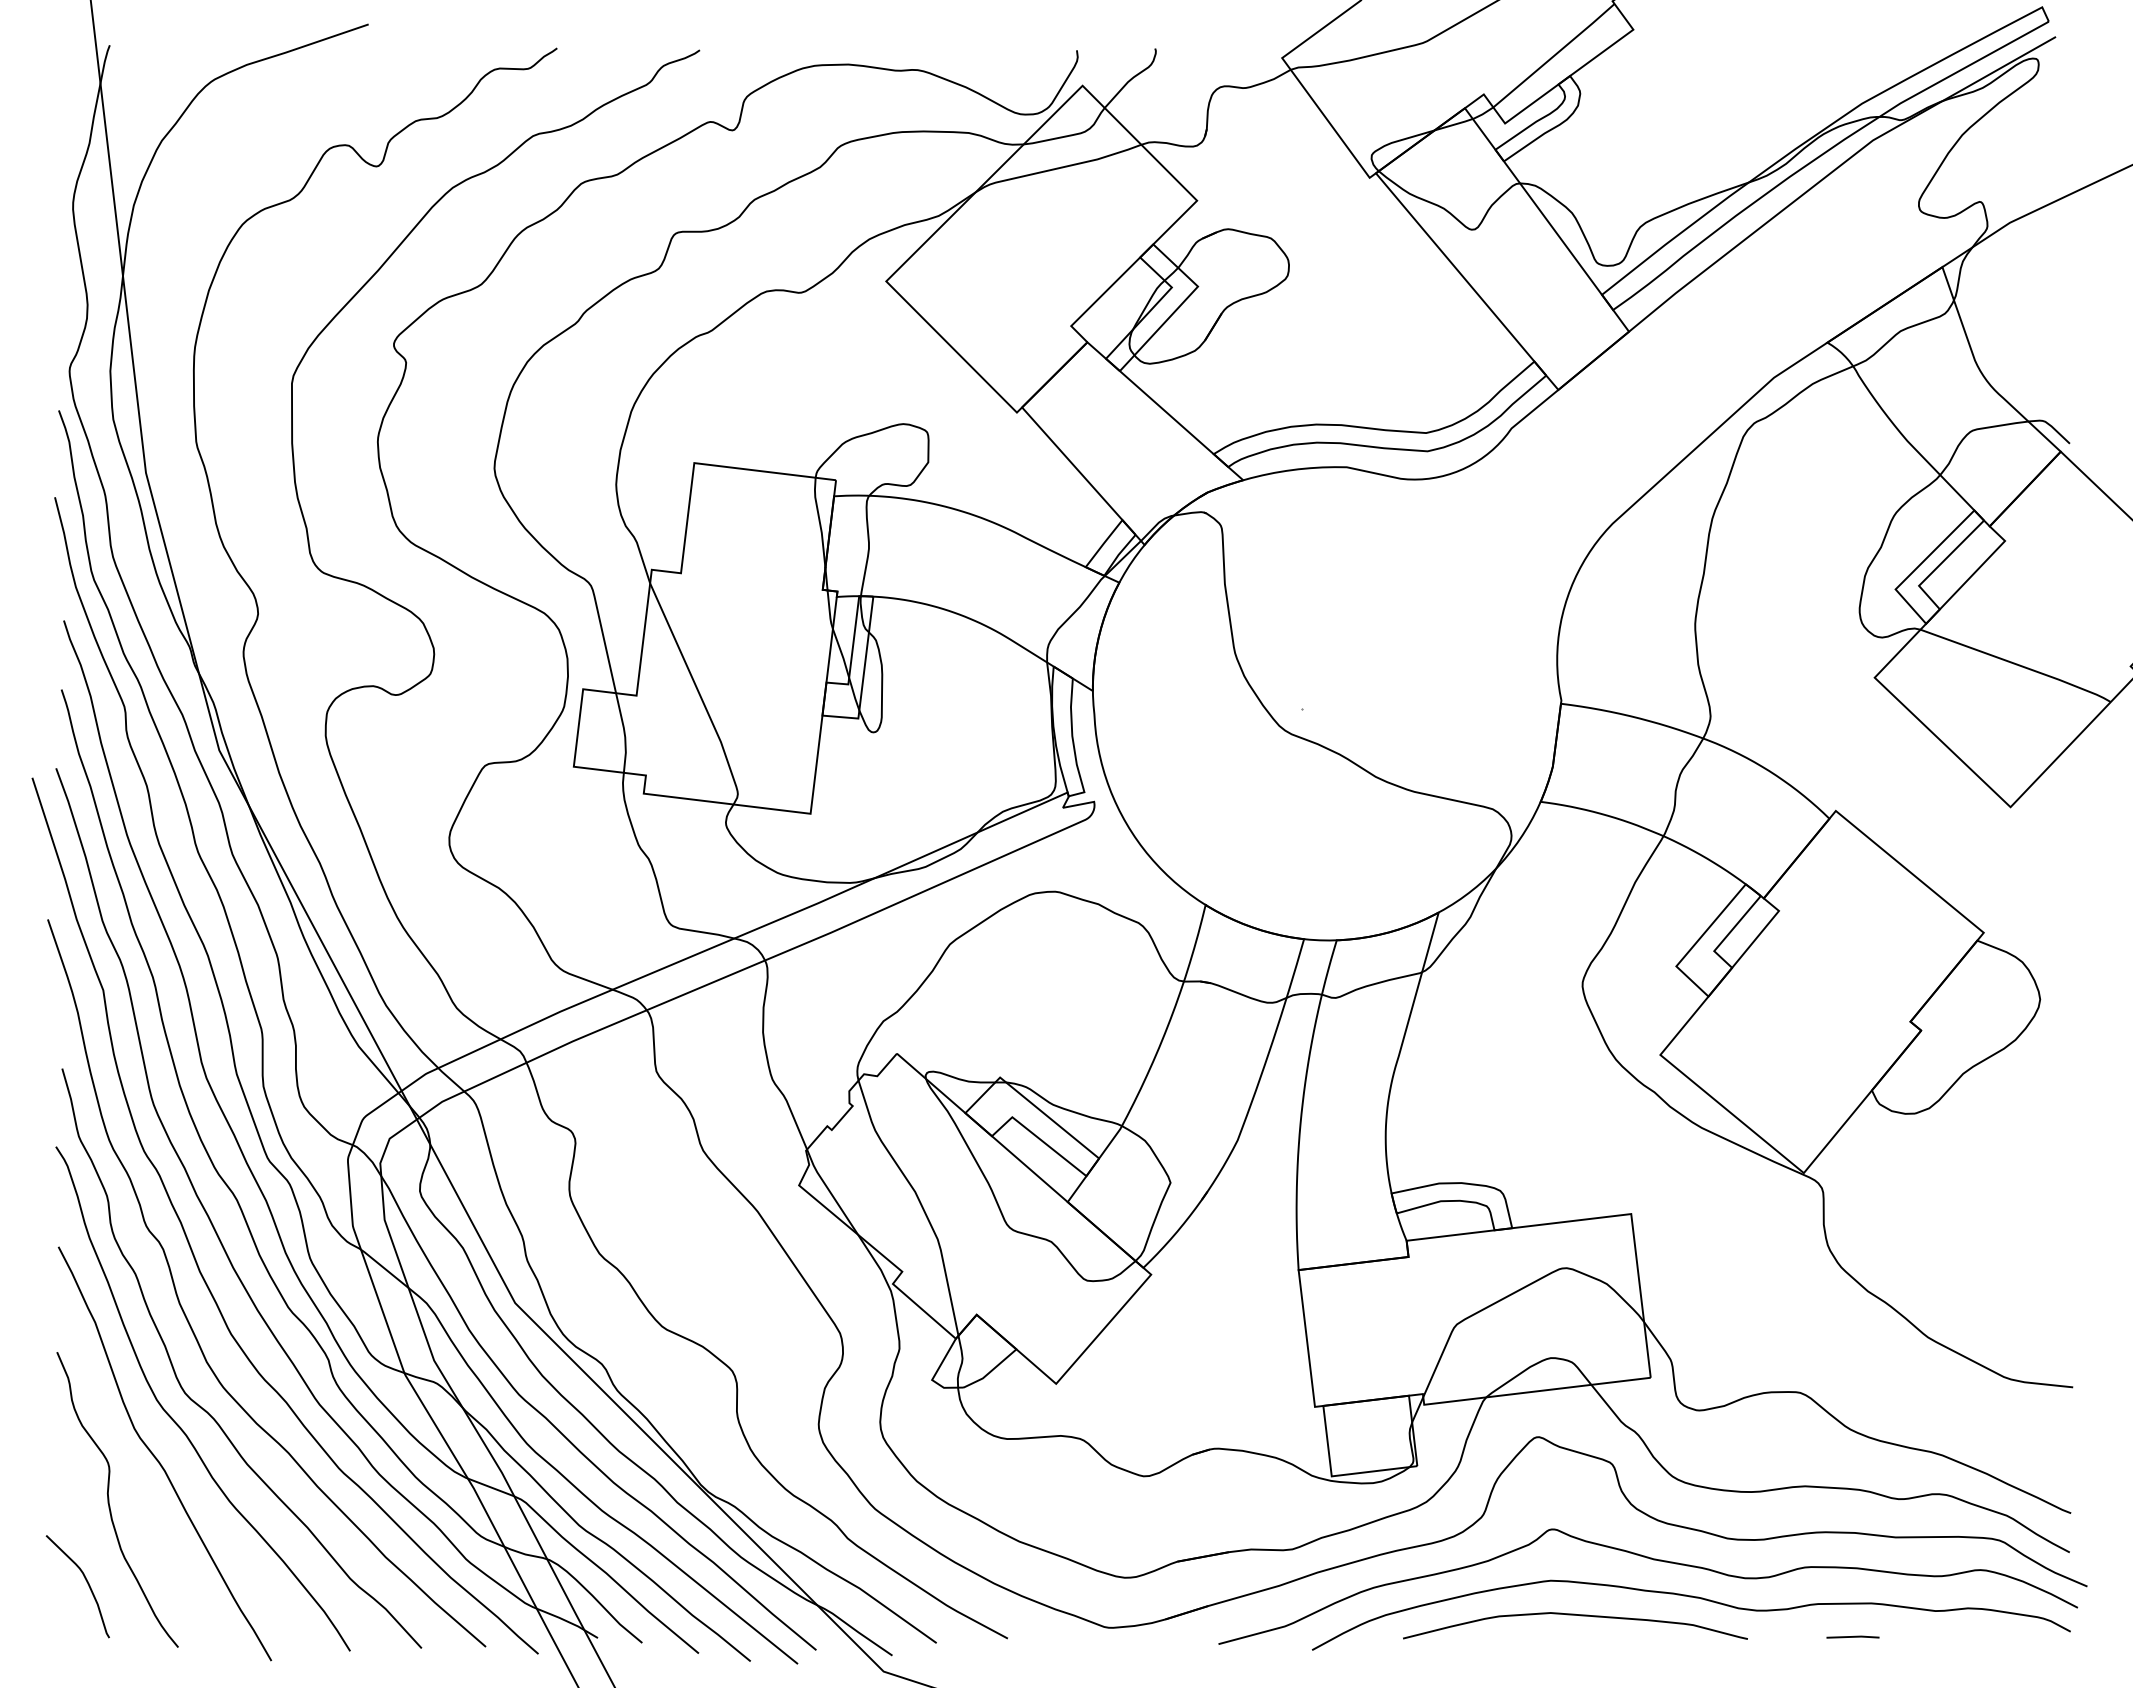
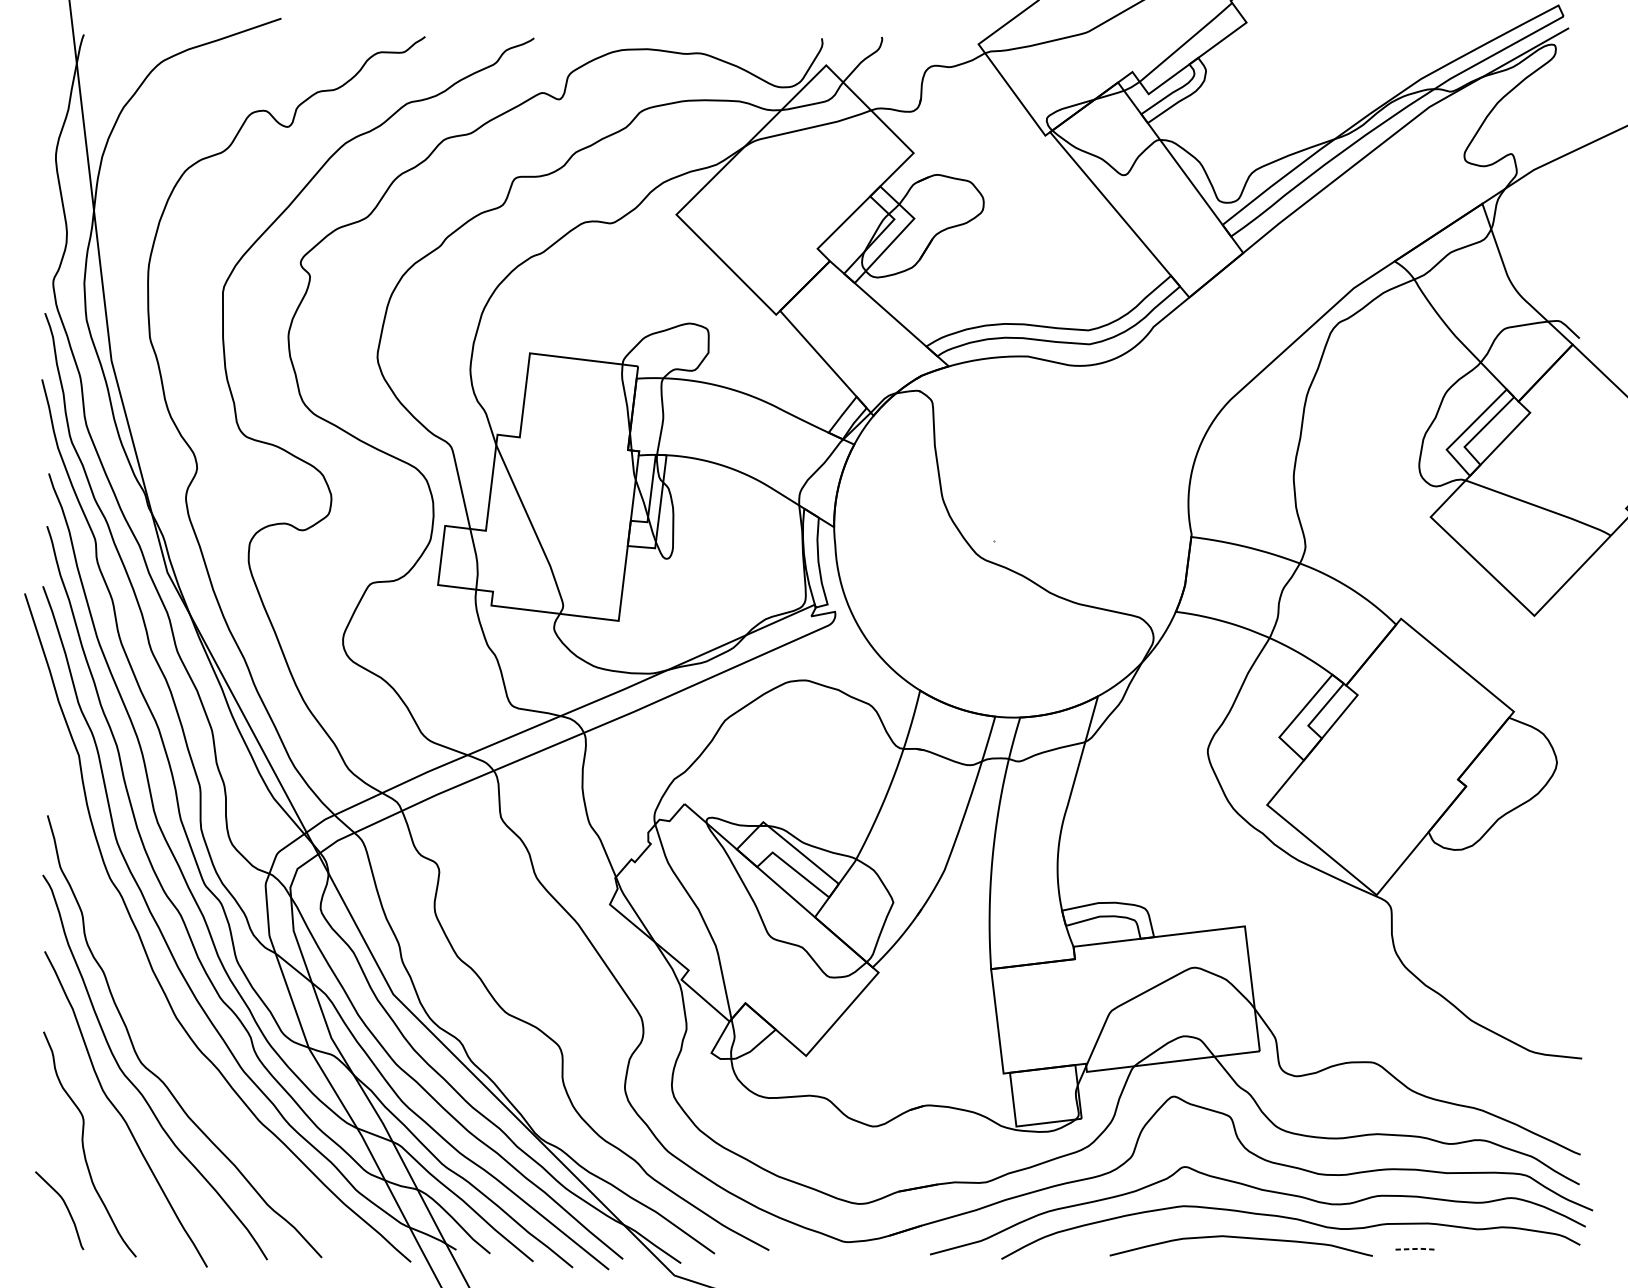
curve: (189, 1321) -> (144, 1008), removed
curve: (1575, 1615) -> (1241, 1238), moved
line: (1853, 1636) -> (1414, 1248), solid -> dashed

